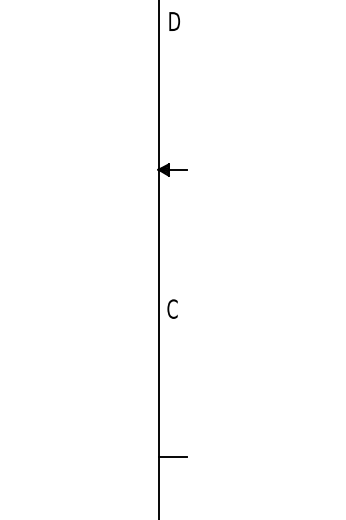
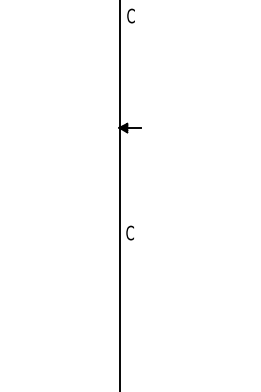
text: (174, 21) -> (131, 16), D -> C
line: (172, 456) -> (130, 344), removed

